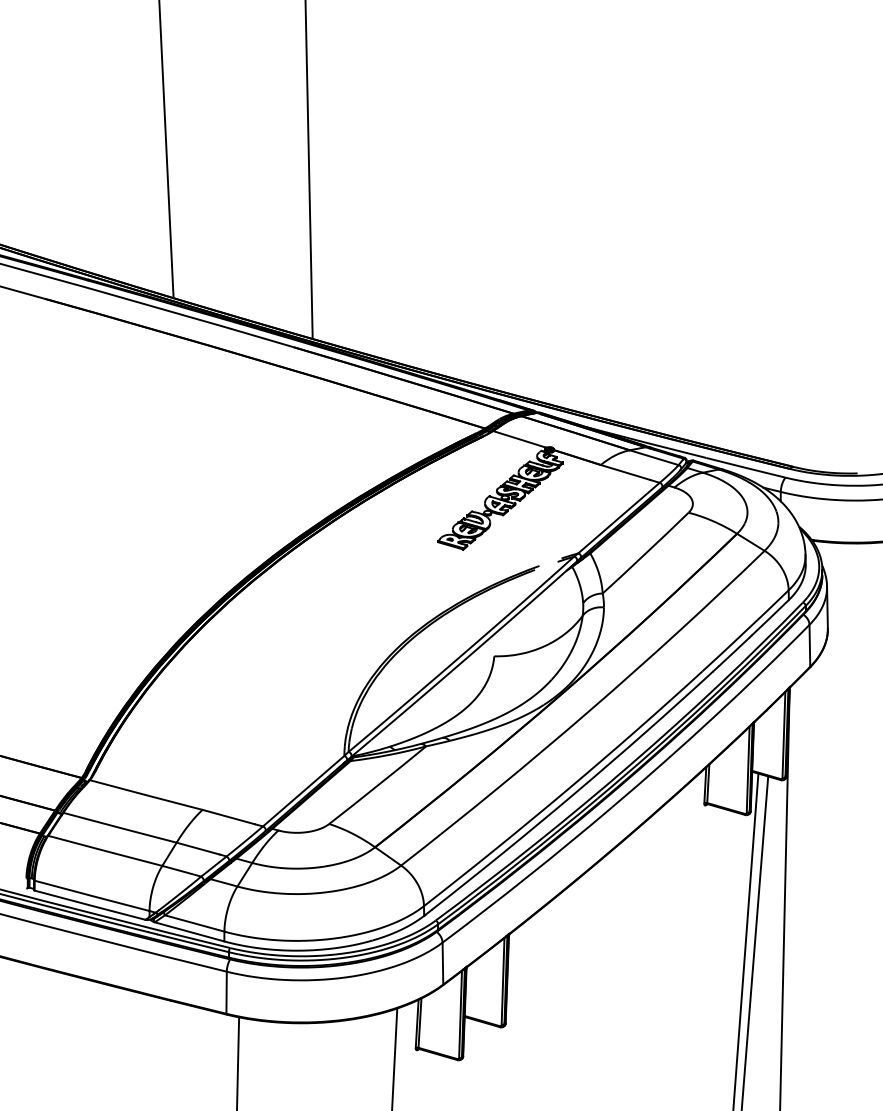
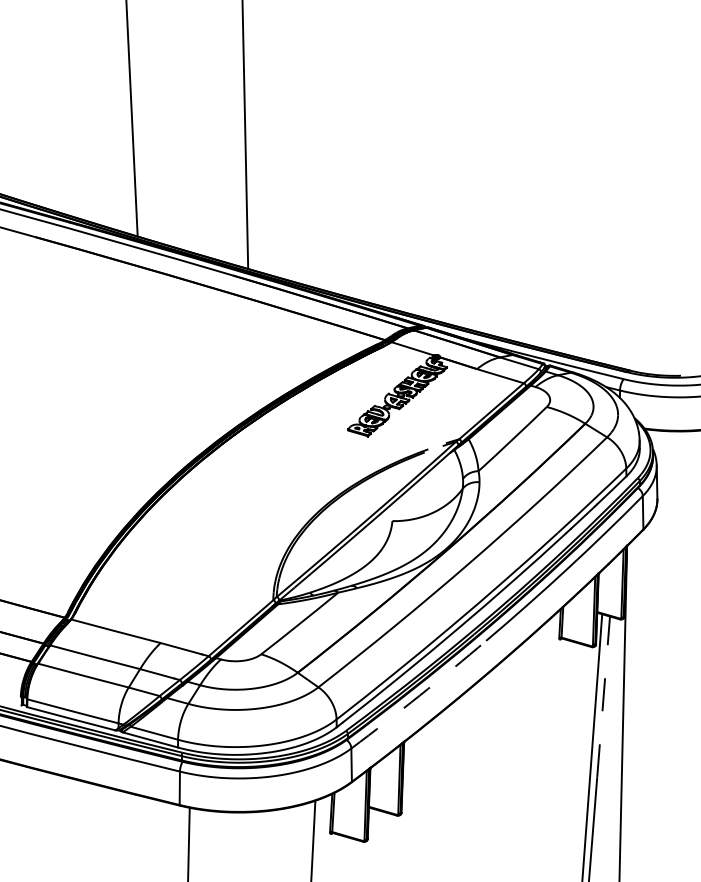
arc: (528, 876) -> (419, 695), solid -> dashed
line: (760, 877) -> (603, 696), solid -> dashed

